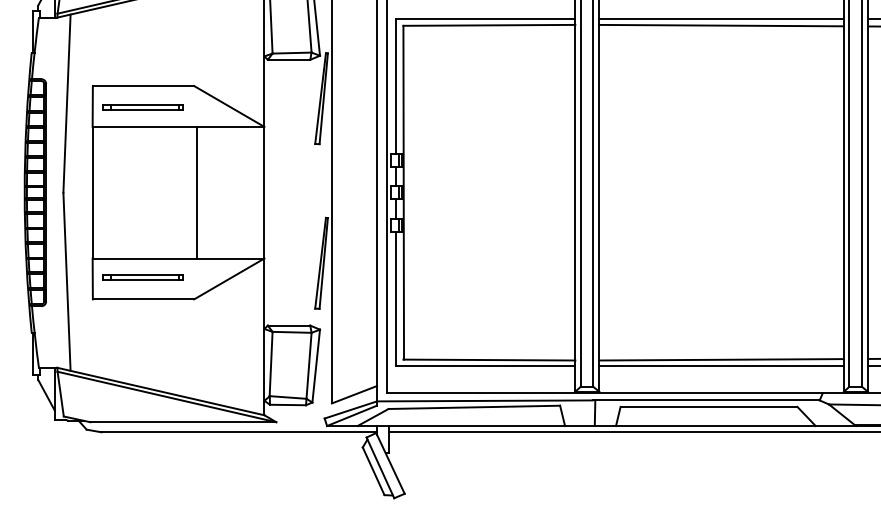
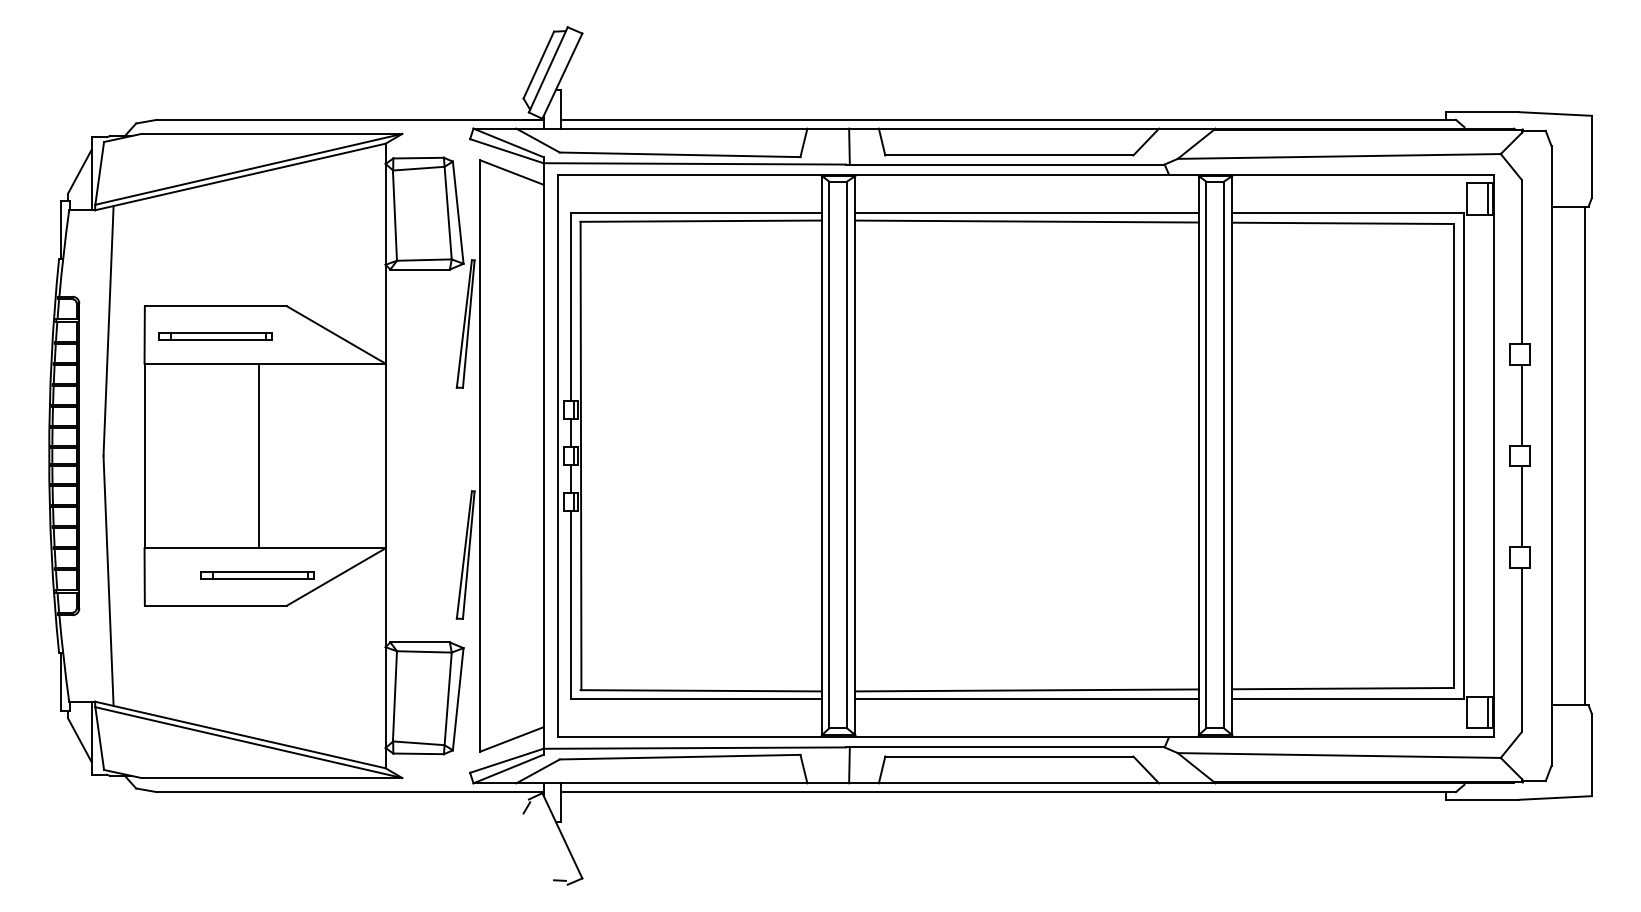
line: (196, 192) -> (259, 455), moved
part: (143, 277) -> (257, 575), moved
line: (379, 467) -> (547, 841), removed
line: (373, 471) -> (538, 846), removed

